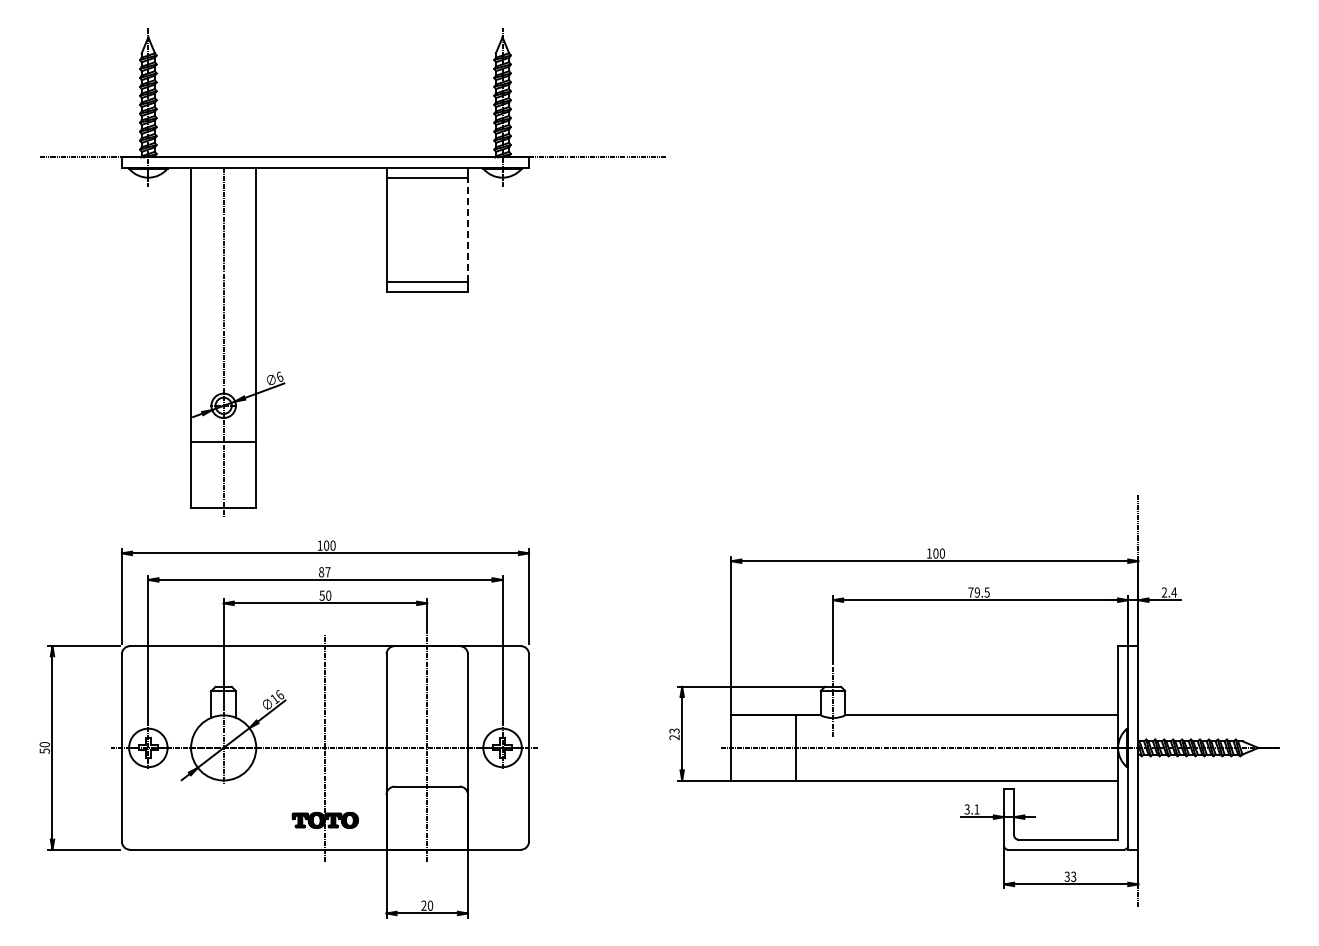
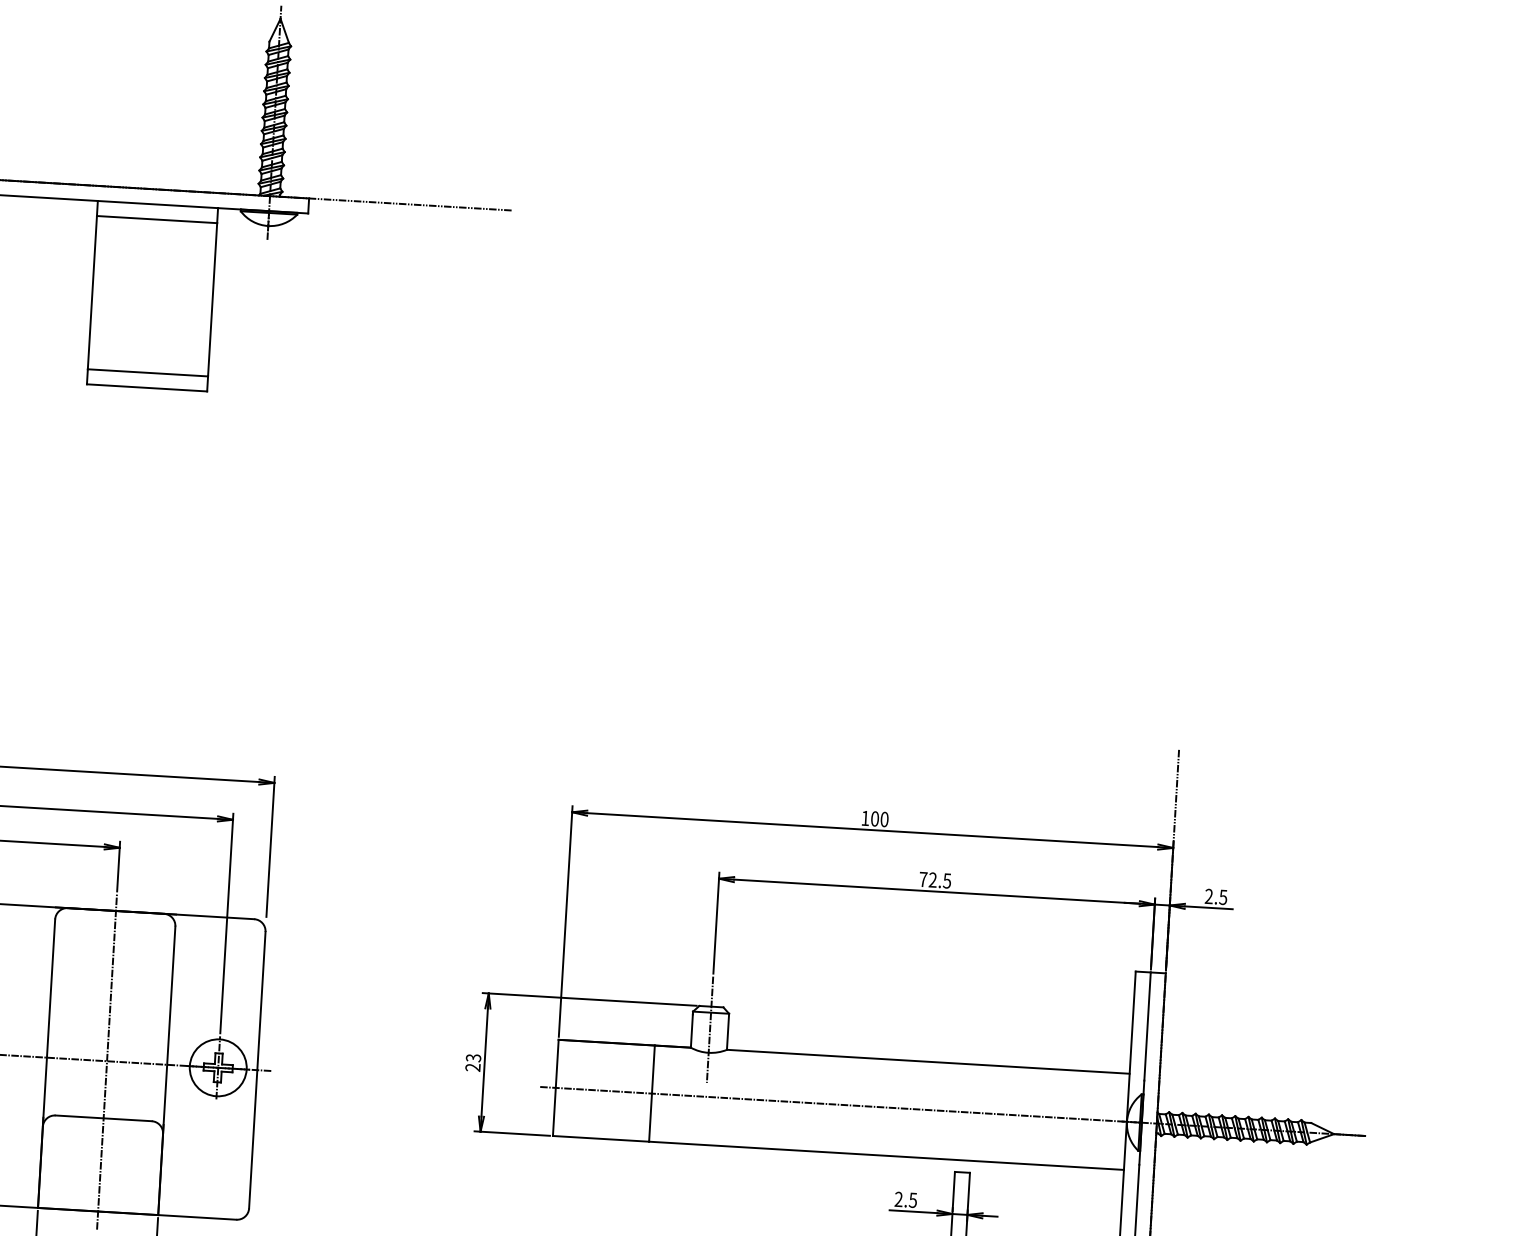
line: (467, 229) -> (211, 299), dashed -> solid
text: (977, 592) -> (933, 880), 79.5 -> 72.5
text: (1174, 592) -> (1223, 897), 2.4 -> 2.5
text: (971, 809) -> (905, 1199), 3.1 -> 2.5

